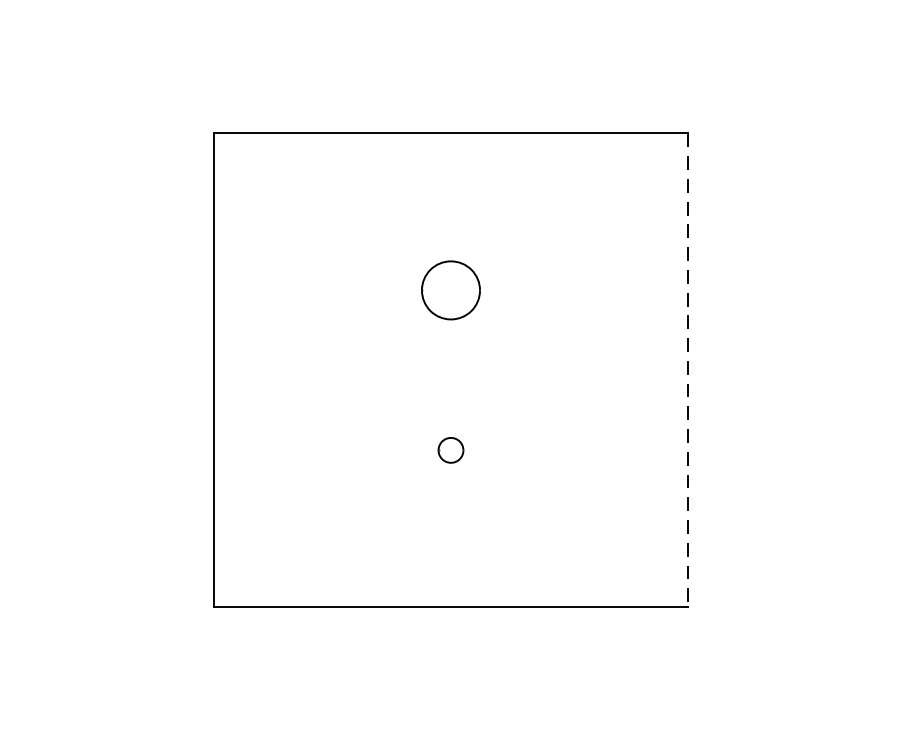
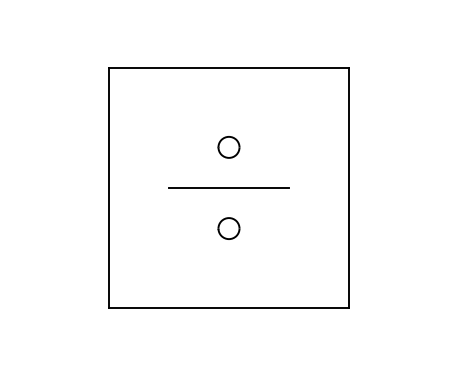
part: (450, 290) -> (228, 147), size x0.71
line: (450, 369) -> (228, 187), added
line: (688, 371) -> (349, 188), dashed -> solid
part: (450, 450) -> (228, 228), size x1.67

